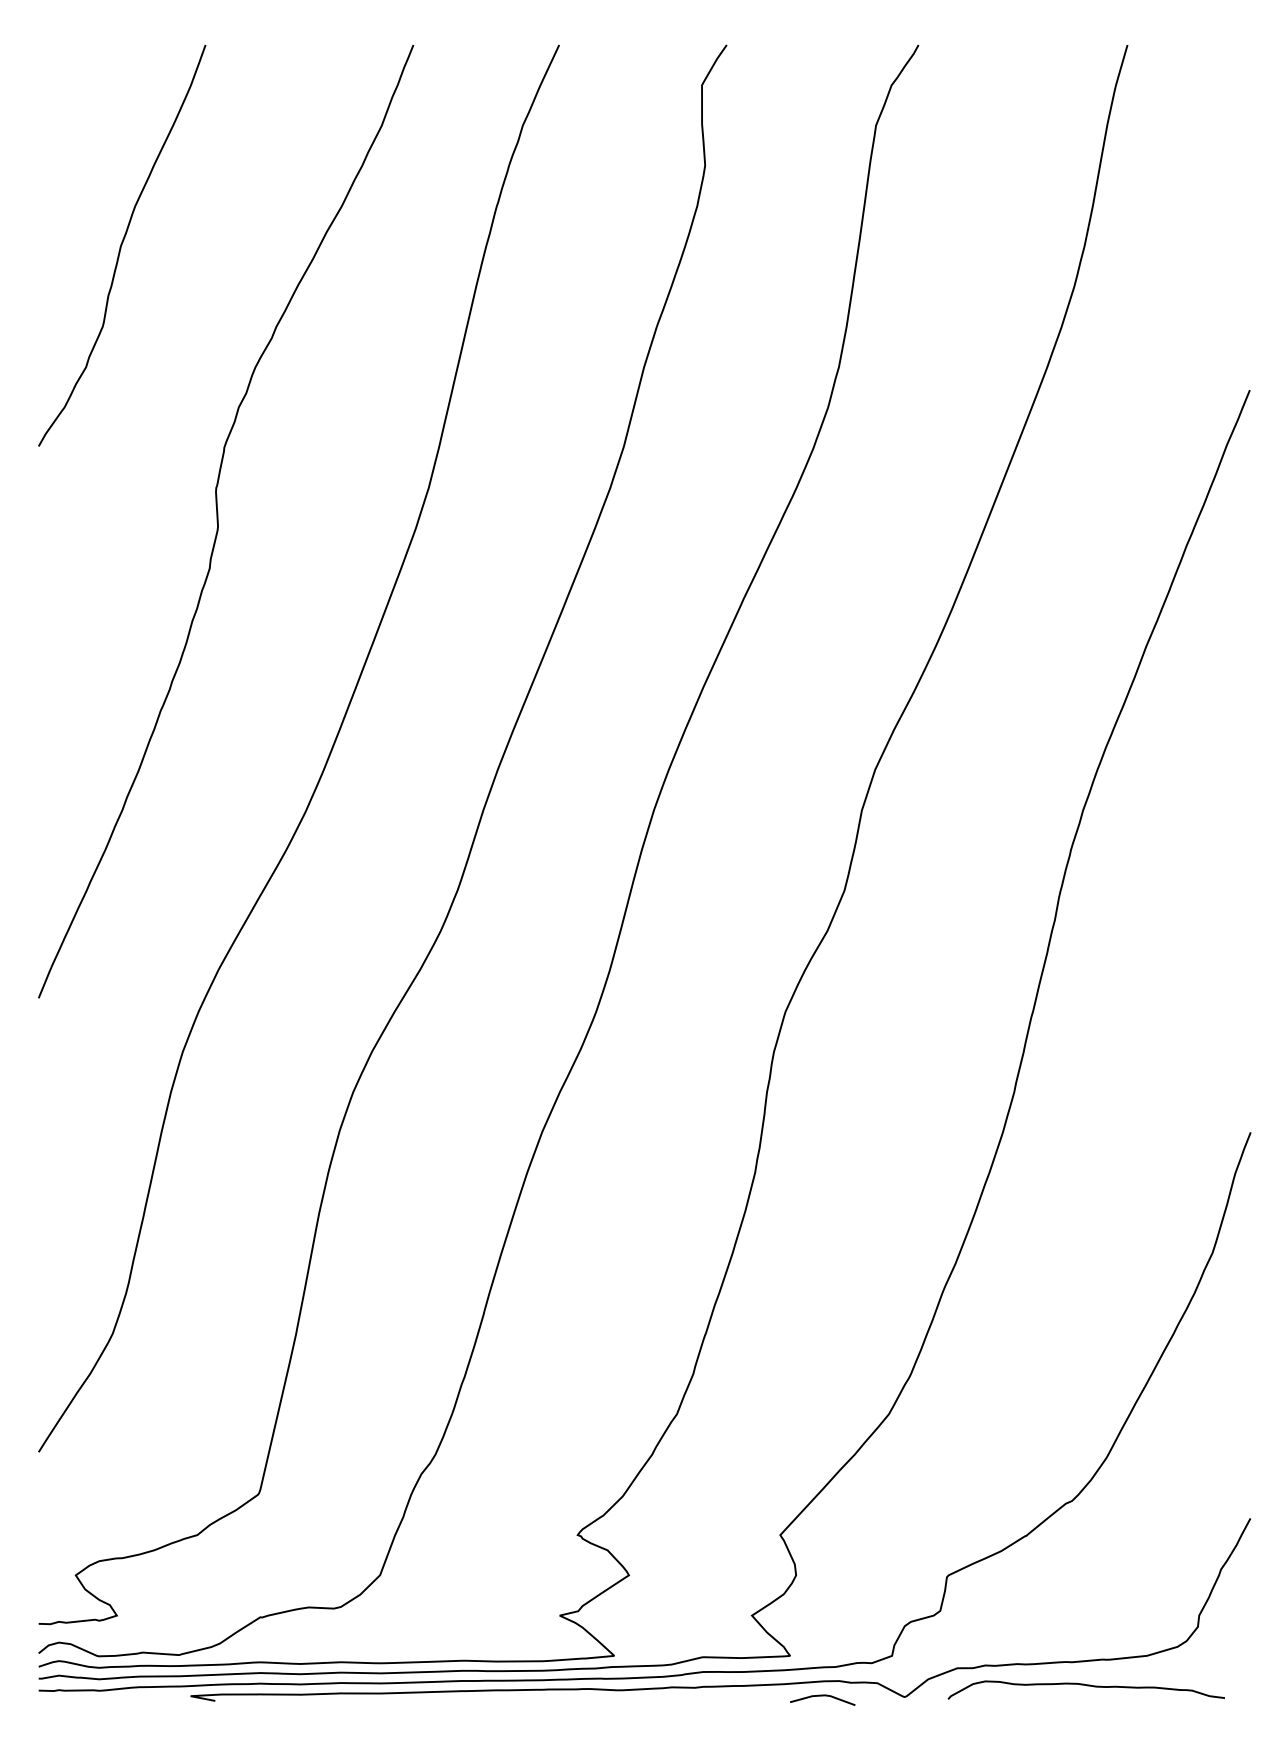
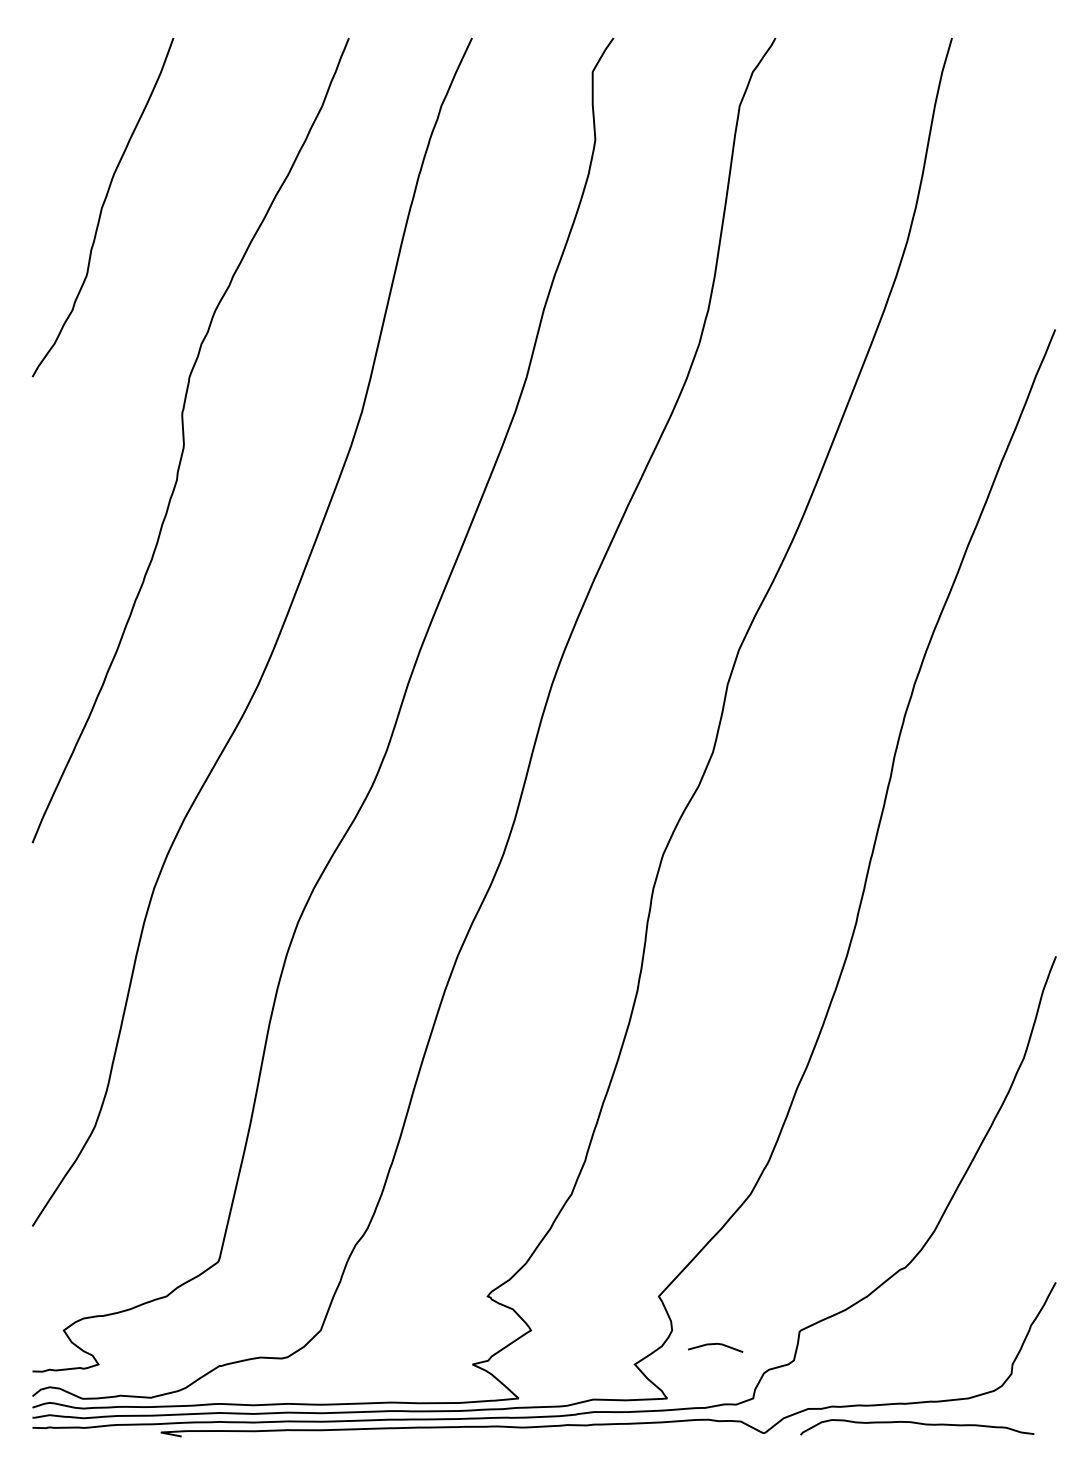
curve: (822, 1696) -> (715, 1344), moved

